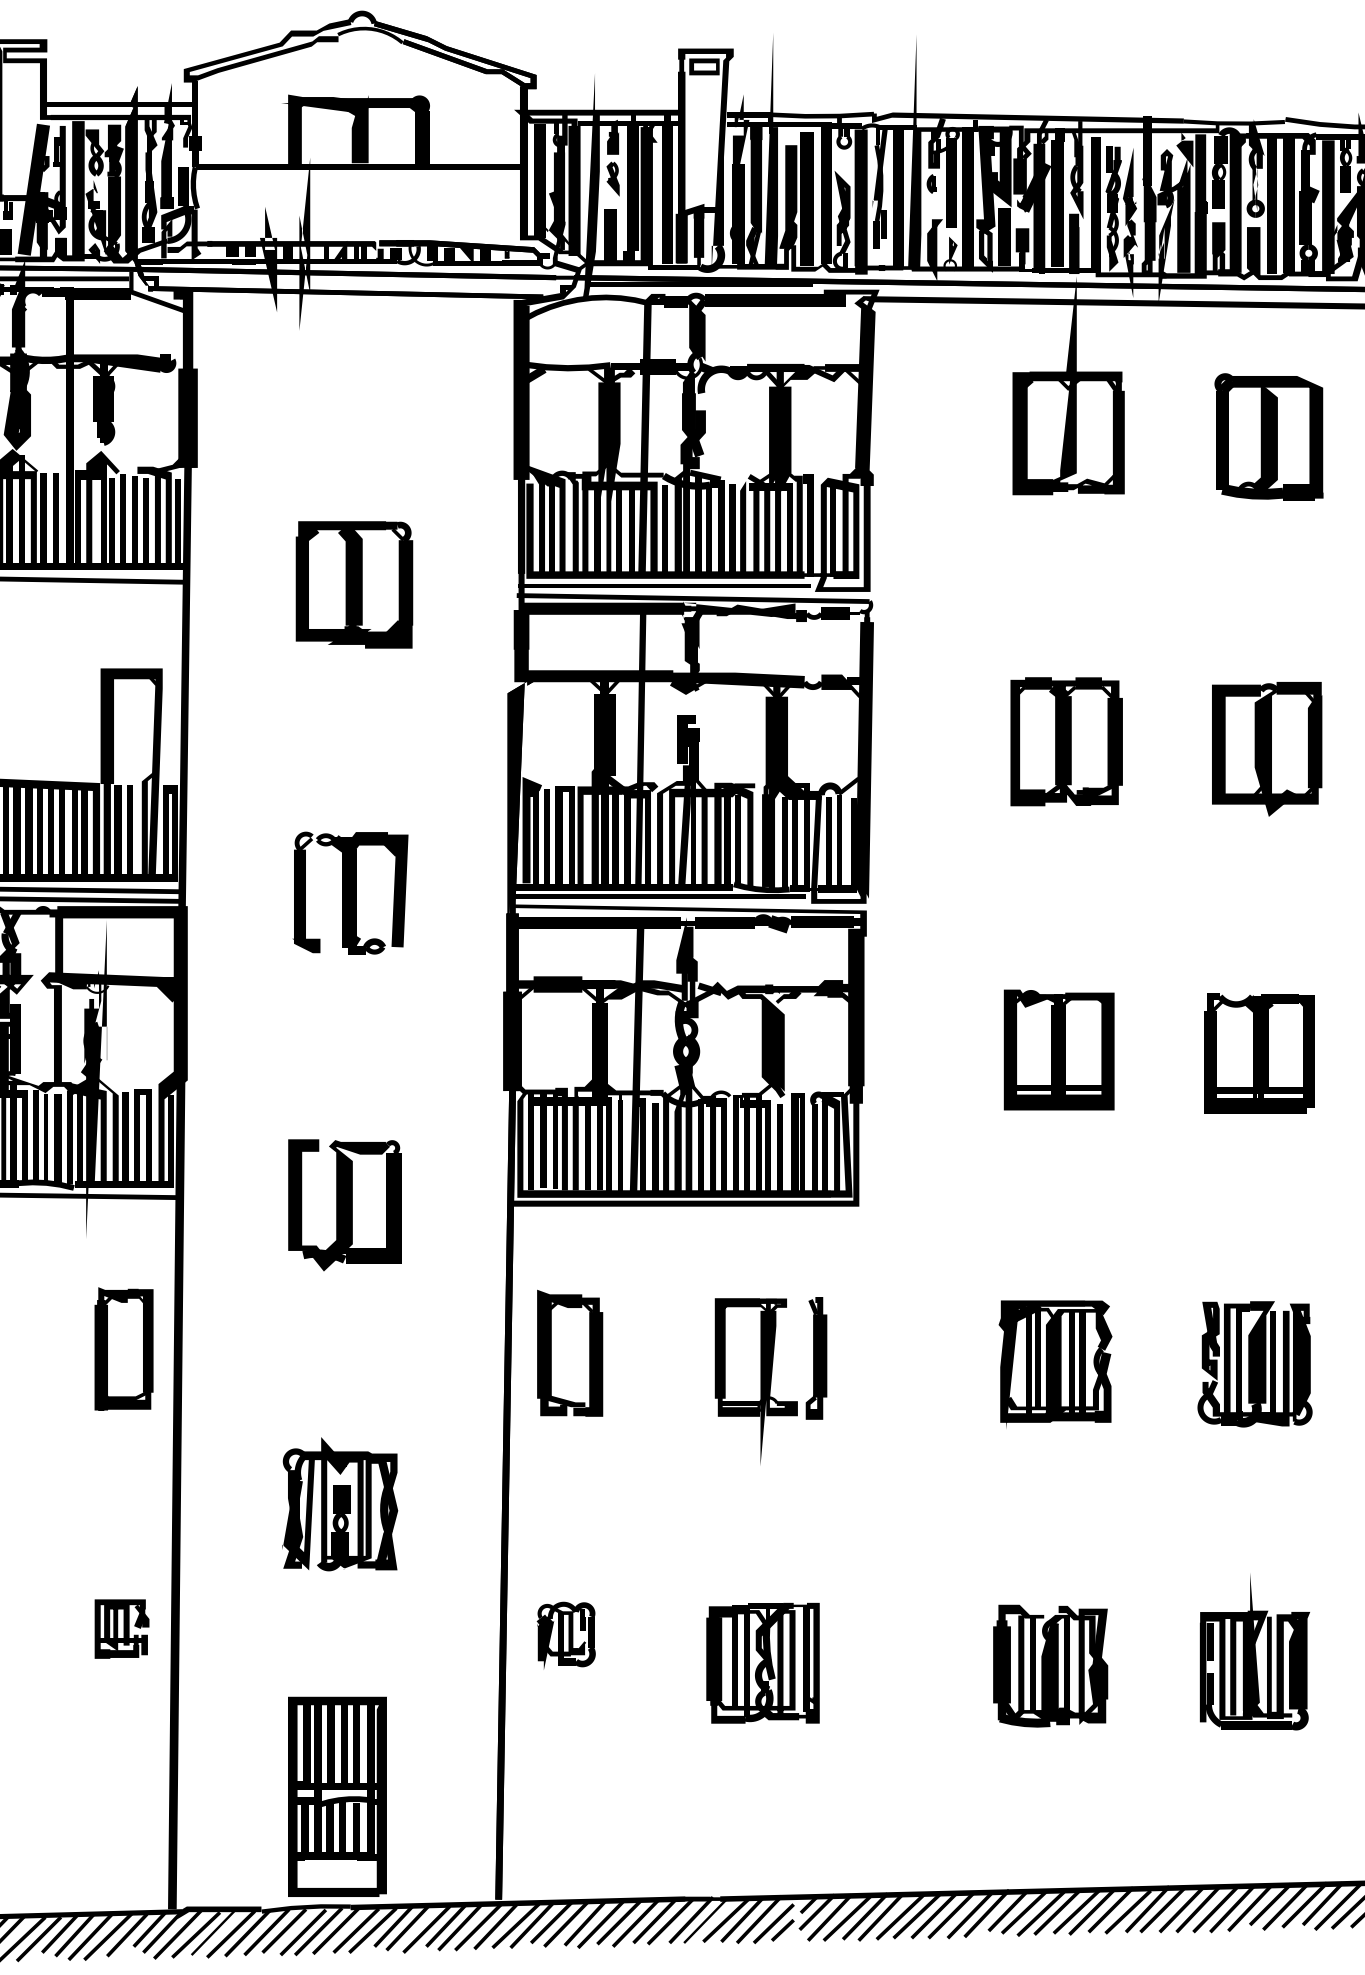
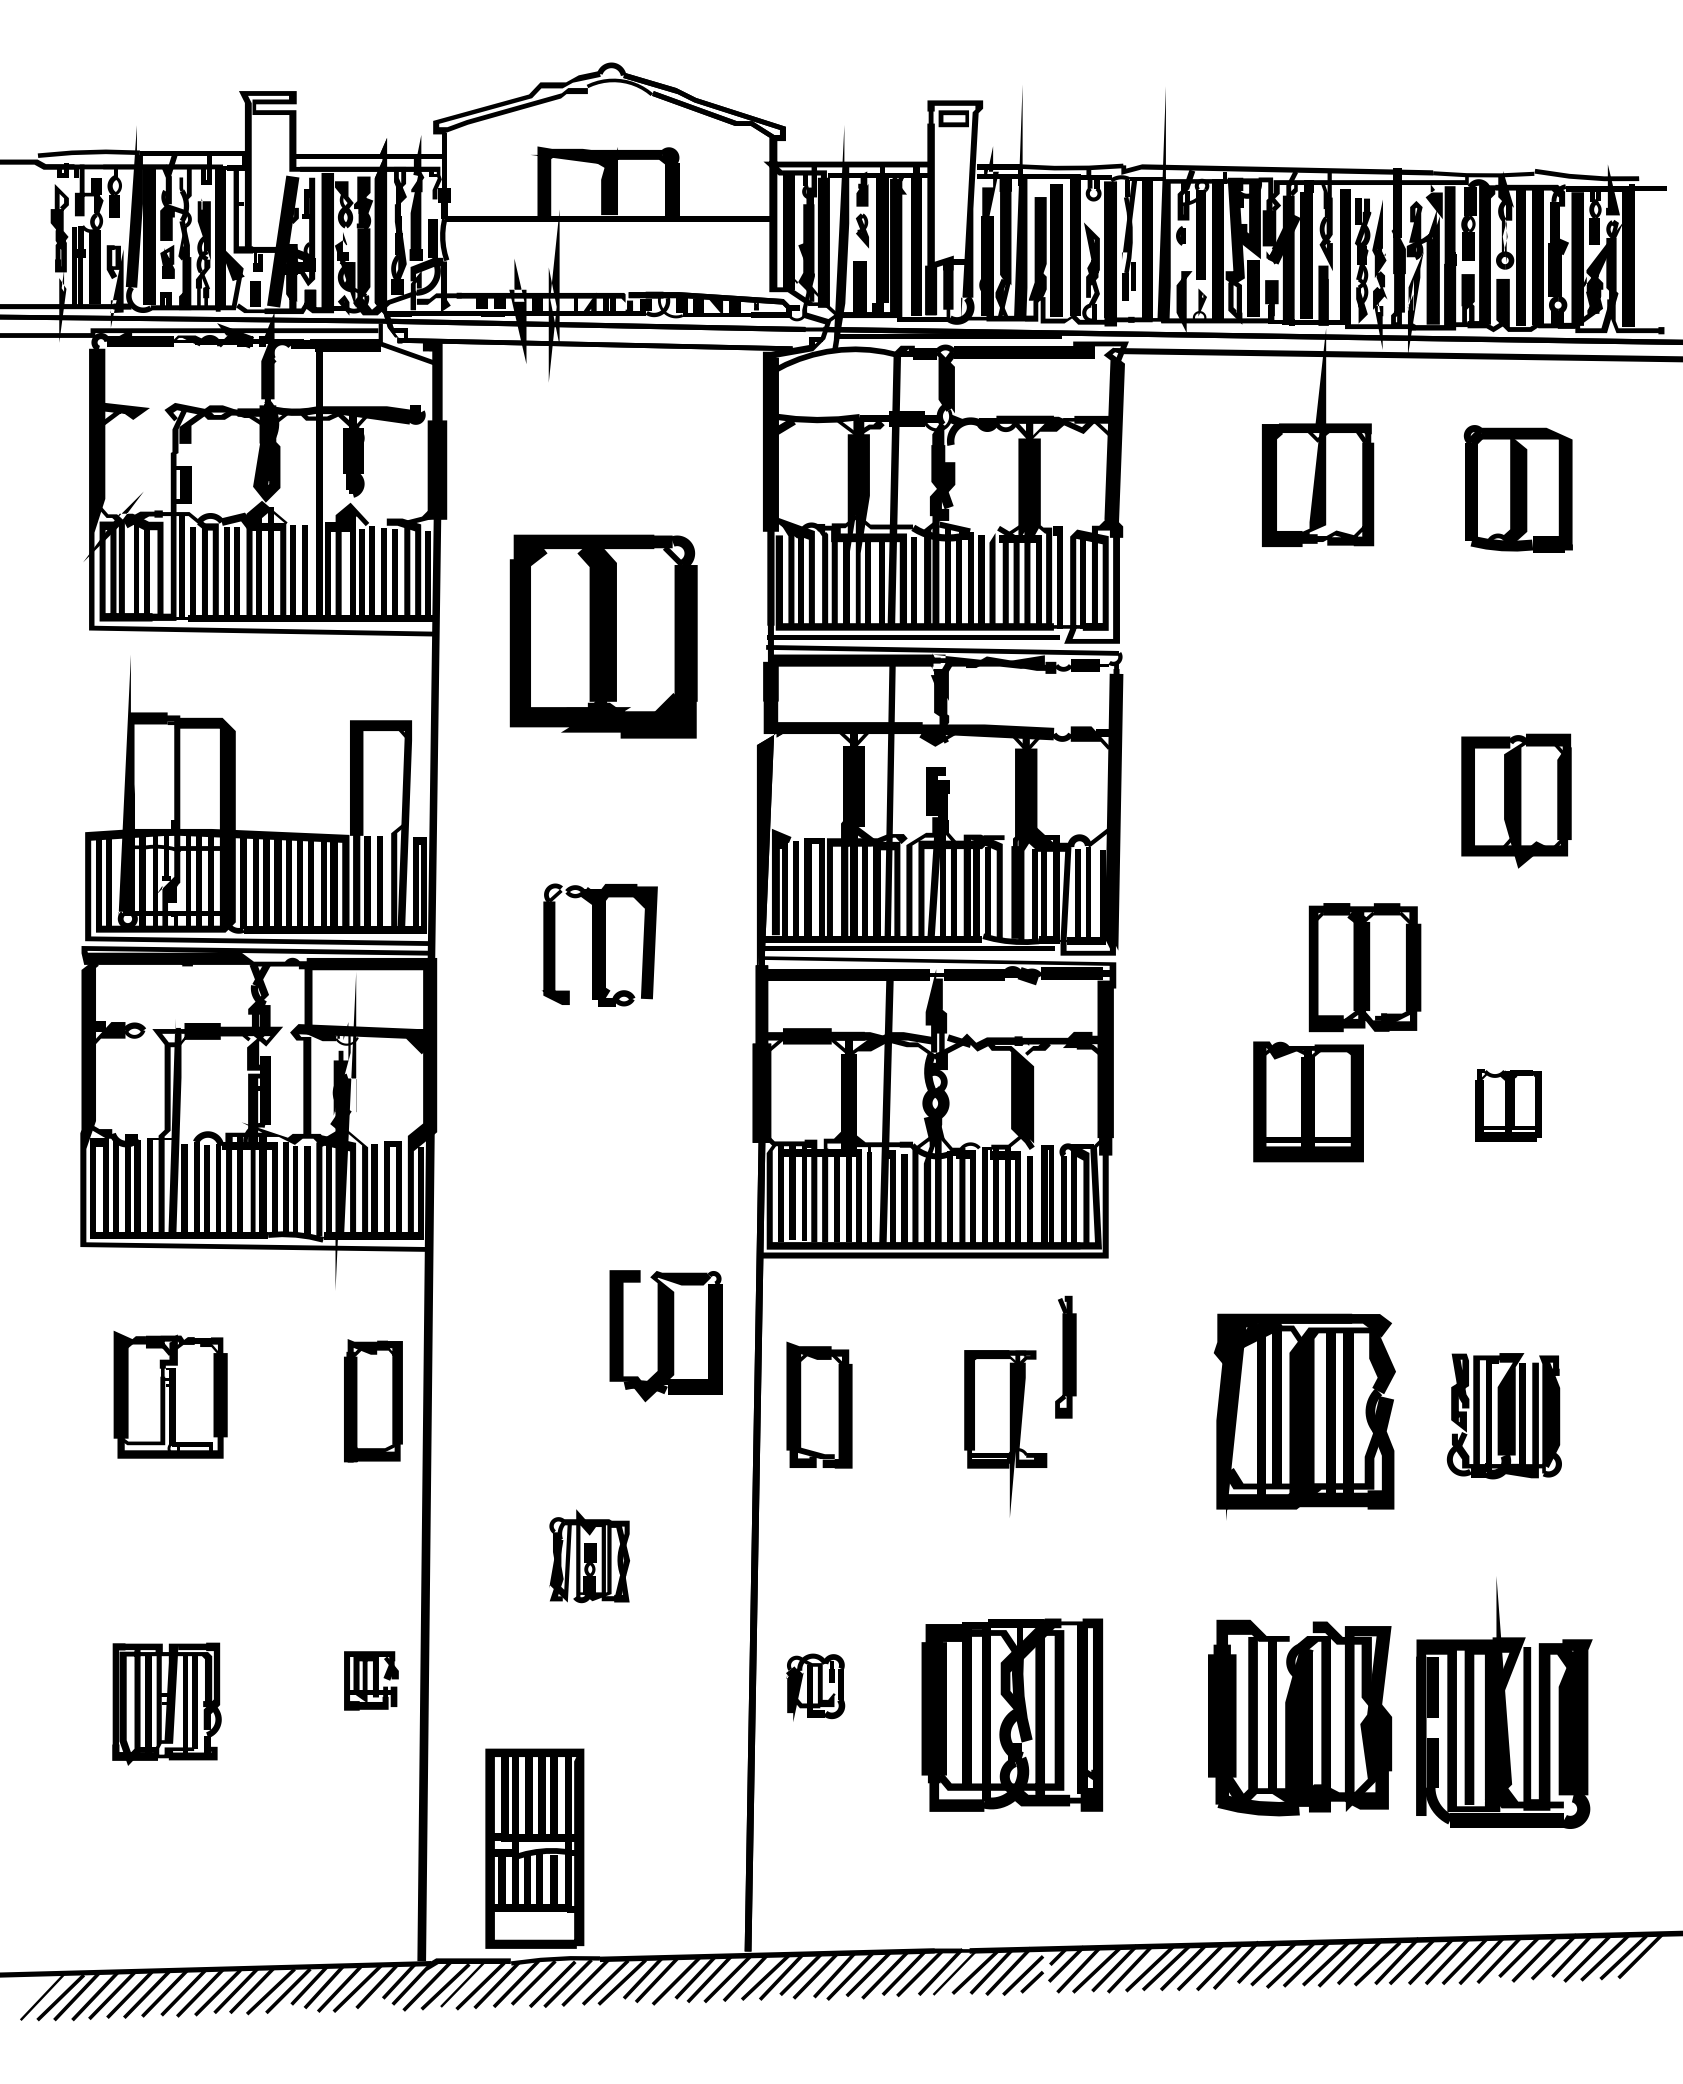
part: (354, 584) -> (603, 636), size x1.6
part: (1066, 741) -> (1364, 967), moved
part: (1259, 1053) -> (1508, 1105), size x0.6
part: (344, 1205) -> (665, 1336), moved
part: (816, 1357) -> (1065, 1356), moved
part: (1055, 1364) -> (1304, 1416), size x1.6
part: (340, 1504) -> (589, 1556), size x0.7
part: (1255, 1652) -> (1504, 1704), size x1.6
part: (763, 1662) -> (1012, 1714), size x1.6
part: (1050, 1665) -> (1299, 1717), size x1.6
part: (337, 1796) -> (534, 1848), moved

